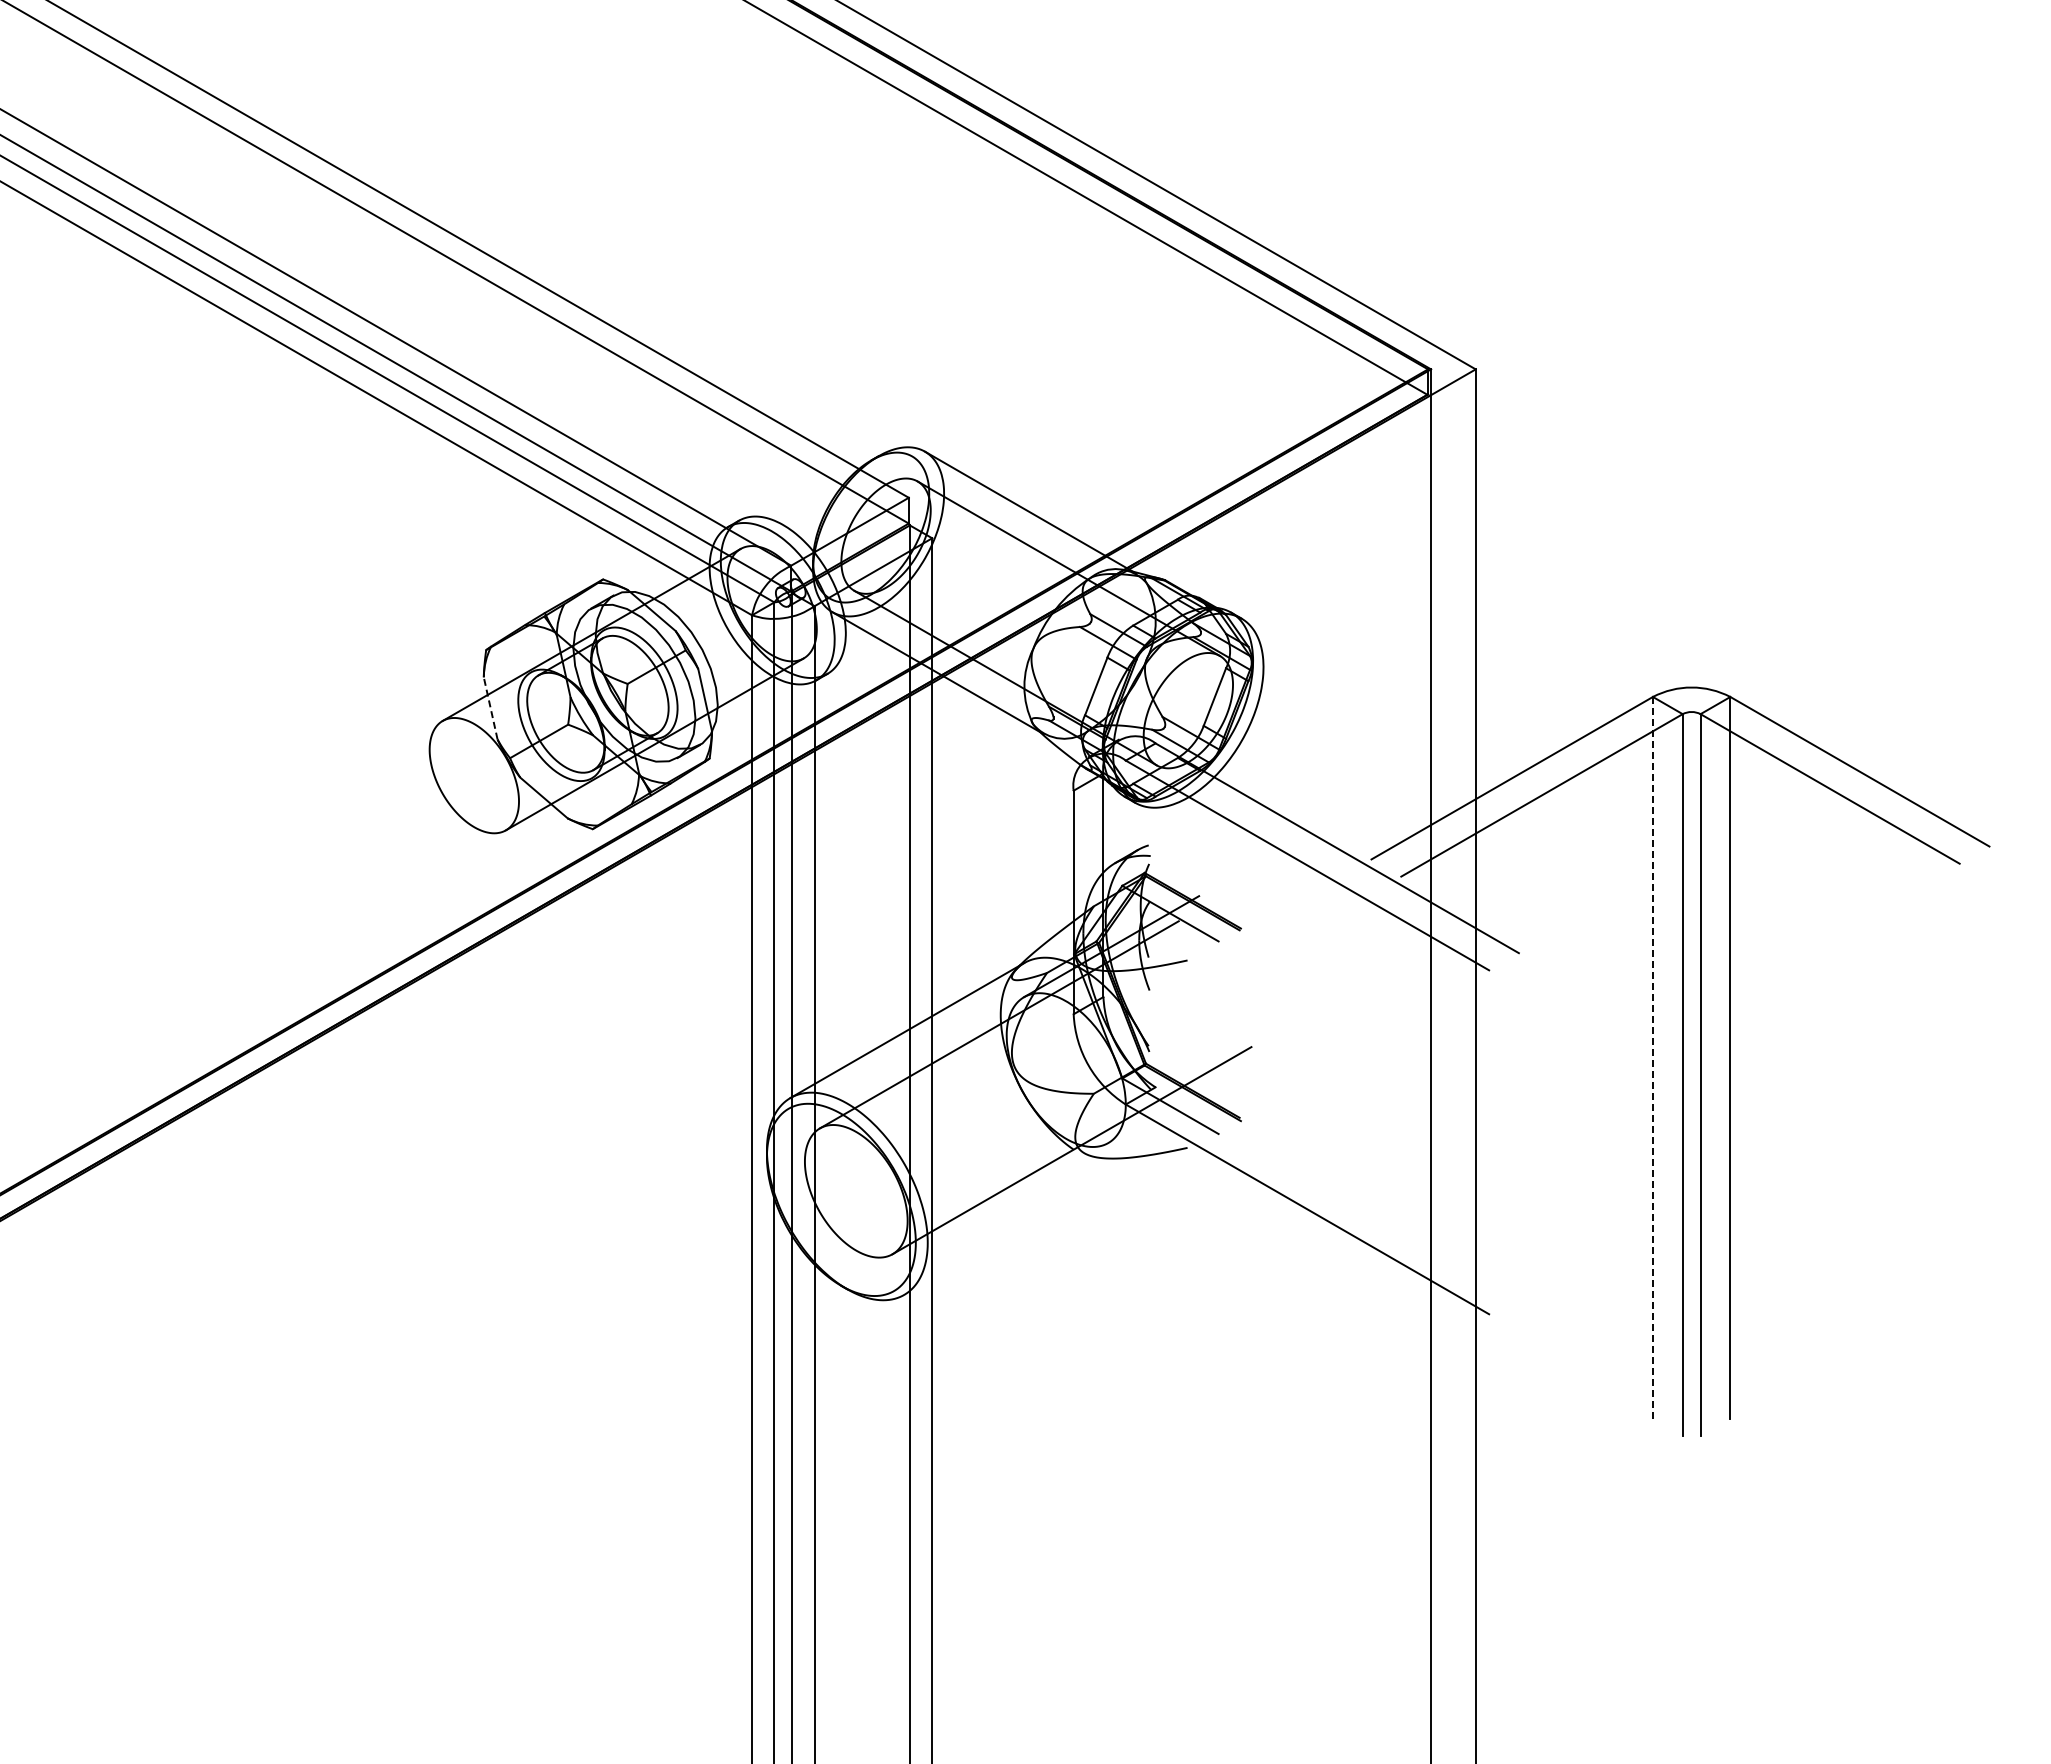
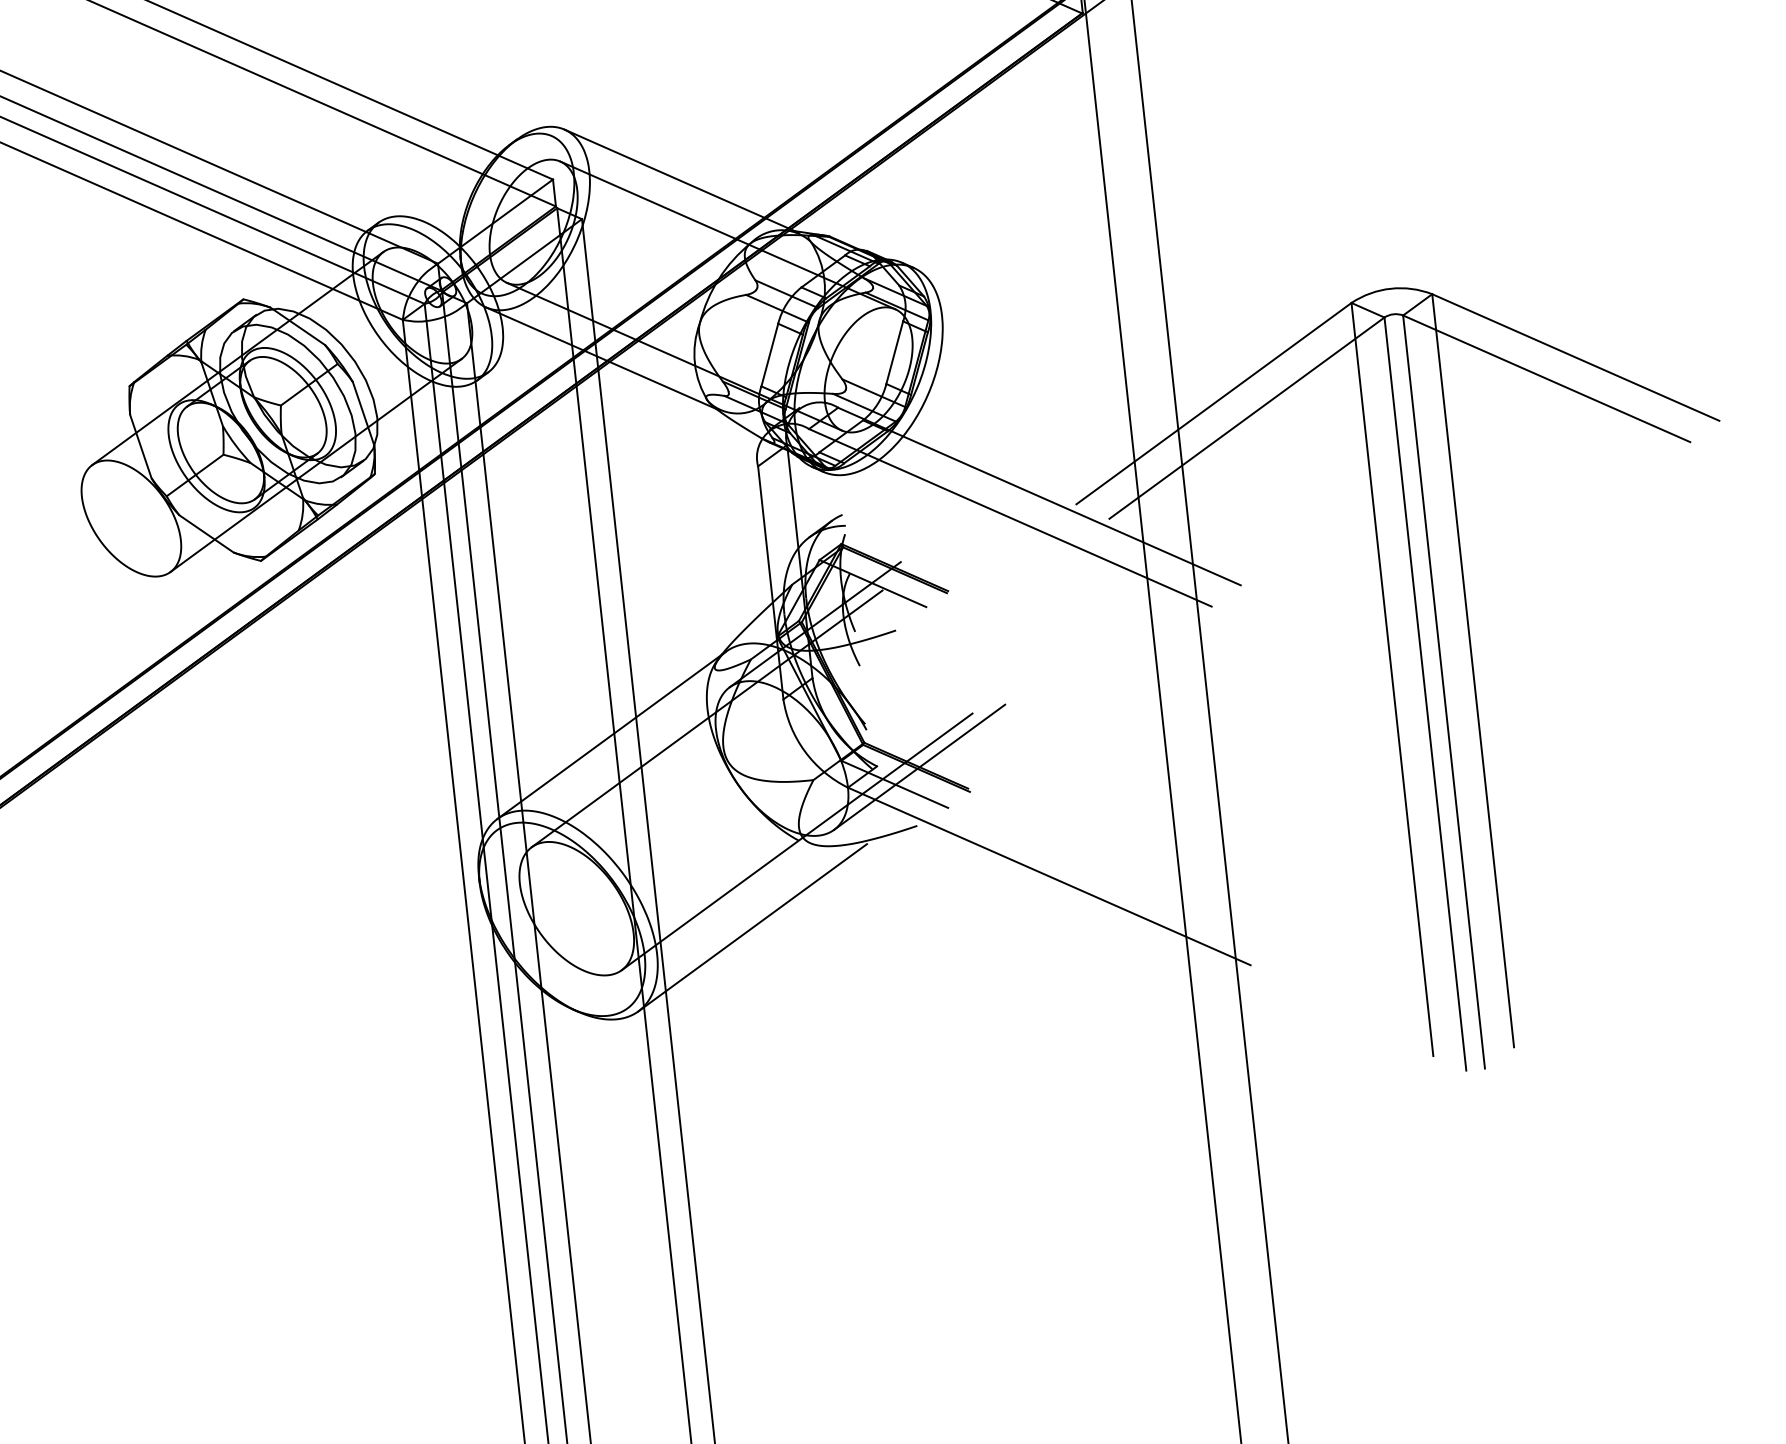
line: (490, 708) -> (140, 446), dashed -> solid
line: (1652, 1057) -> (1391, 678), dashed -> solid
line: (1195, 1092) -> (919, 767), added
line: (1020, 1226) -> (752, 926), added

